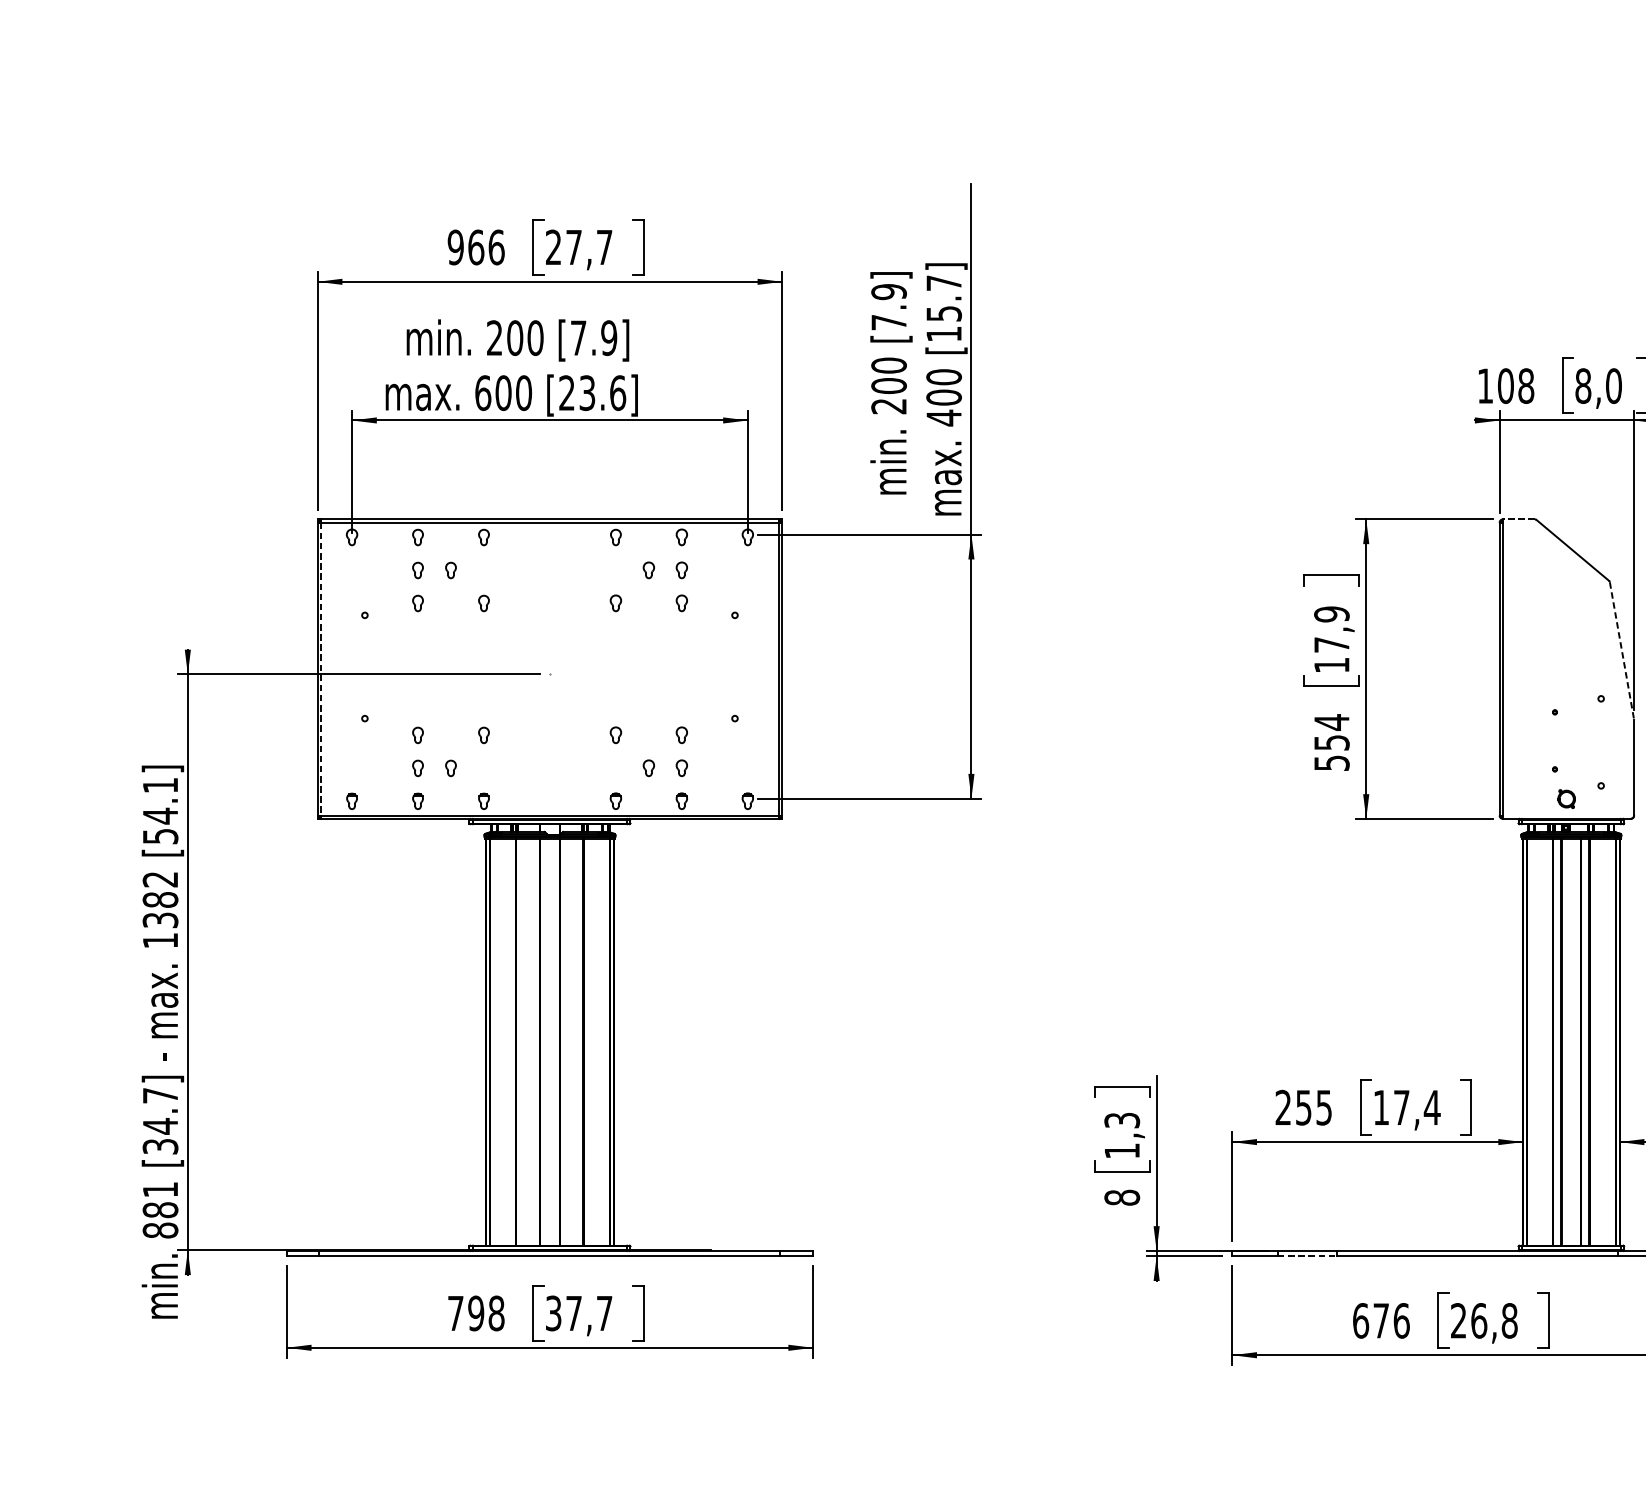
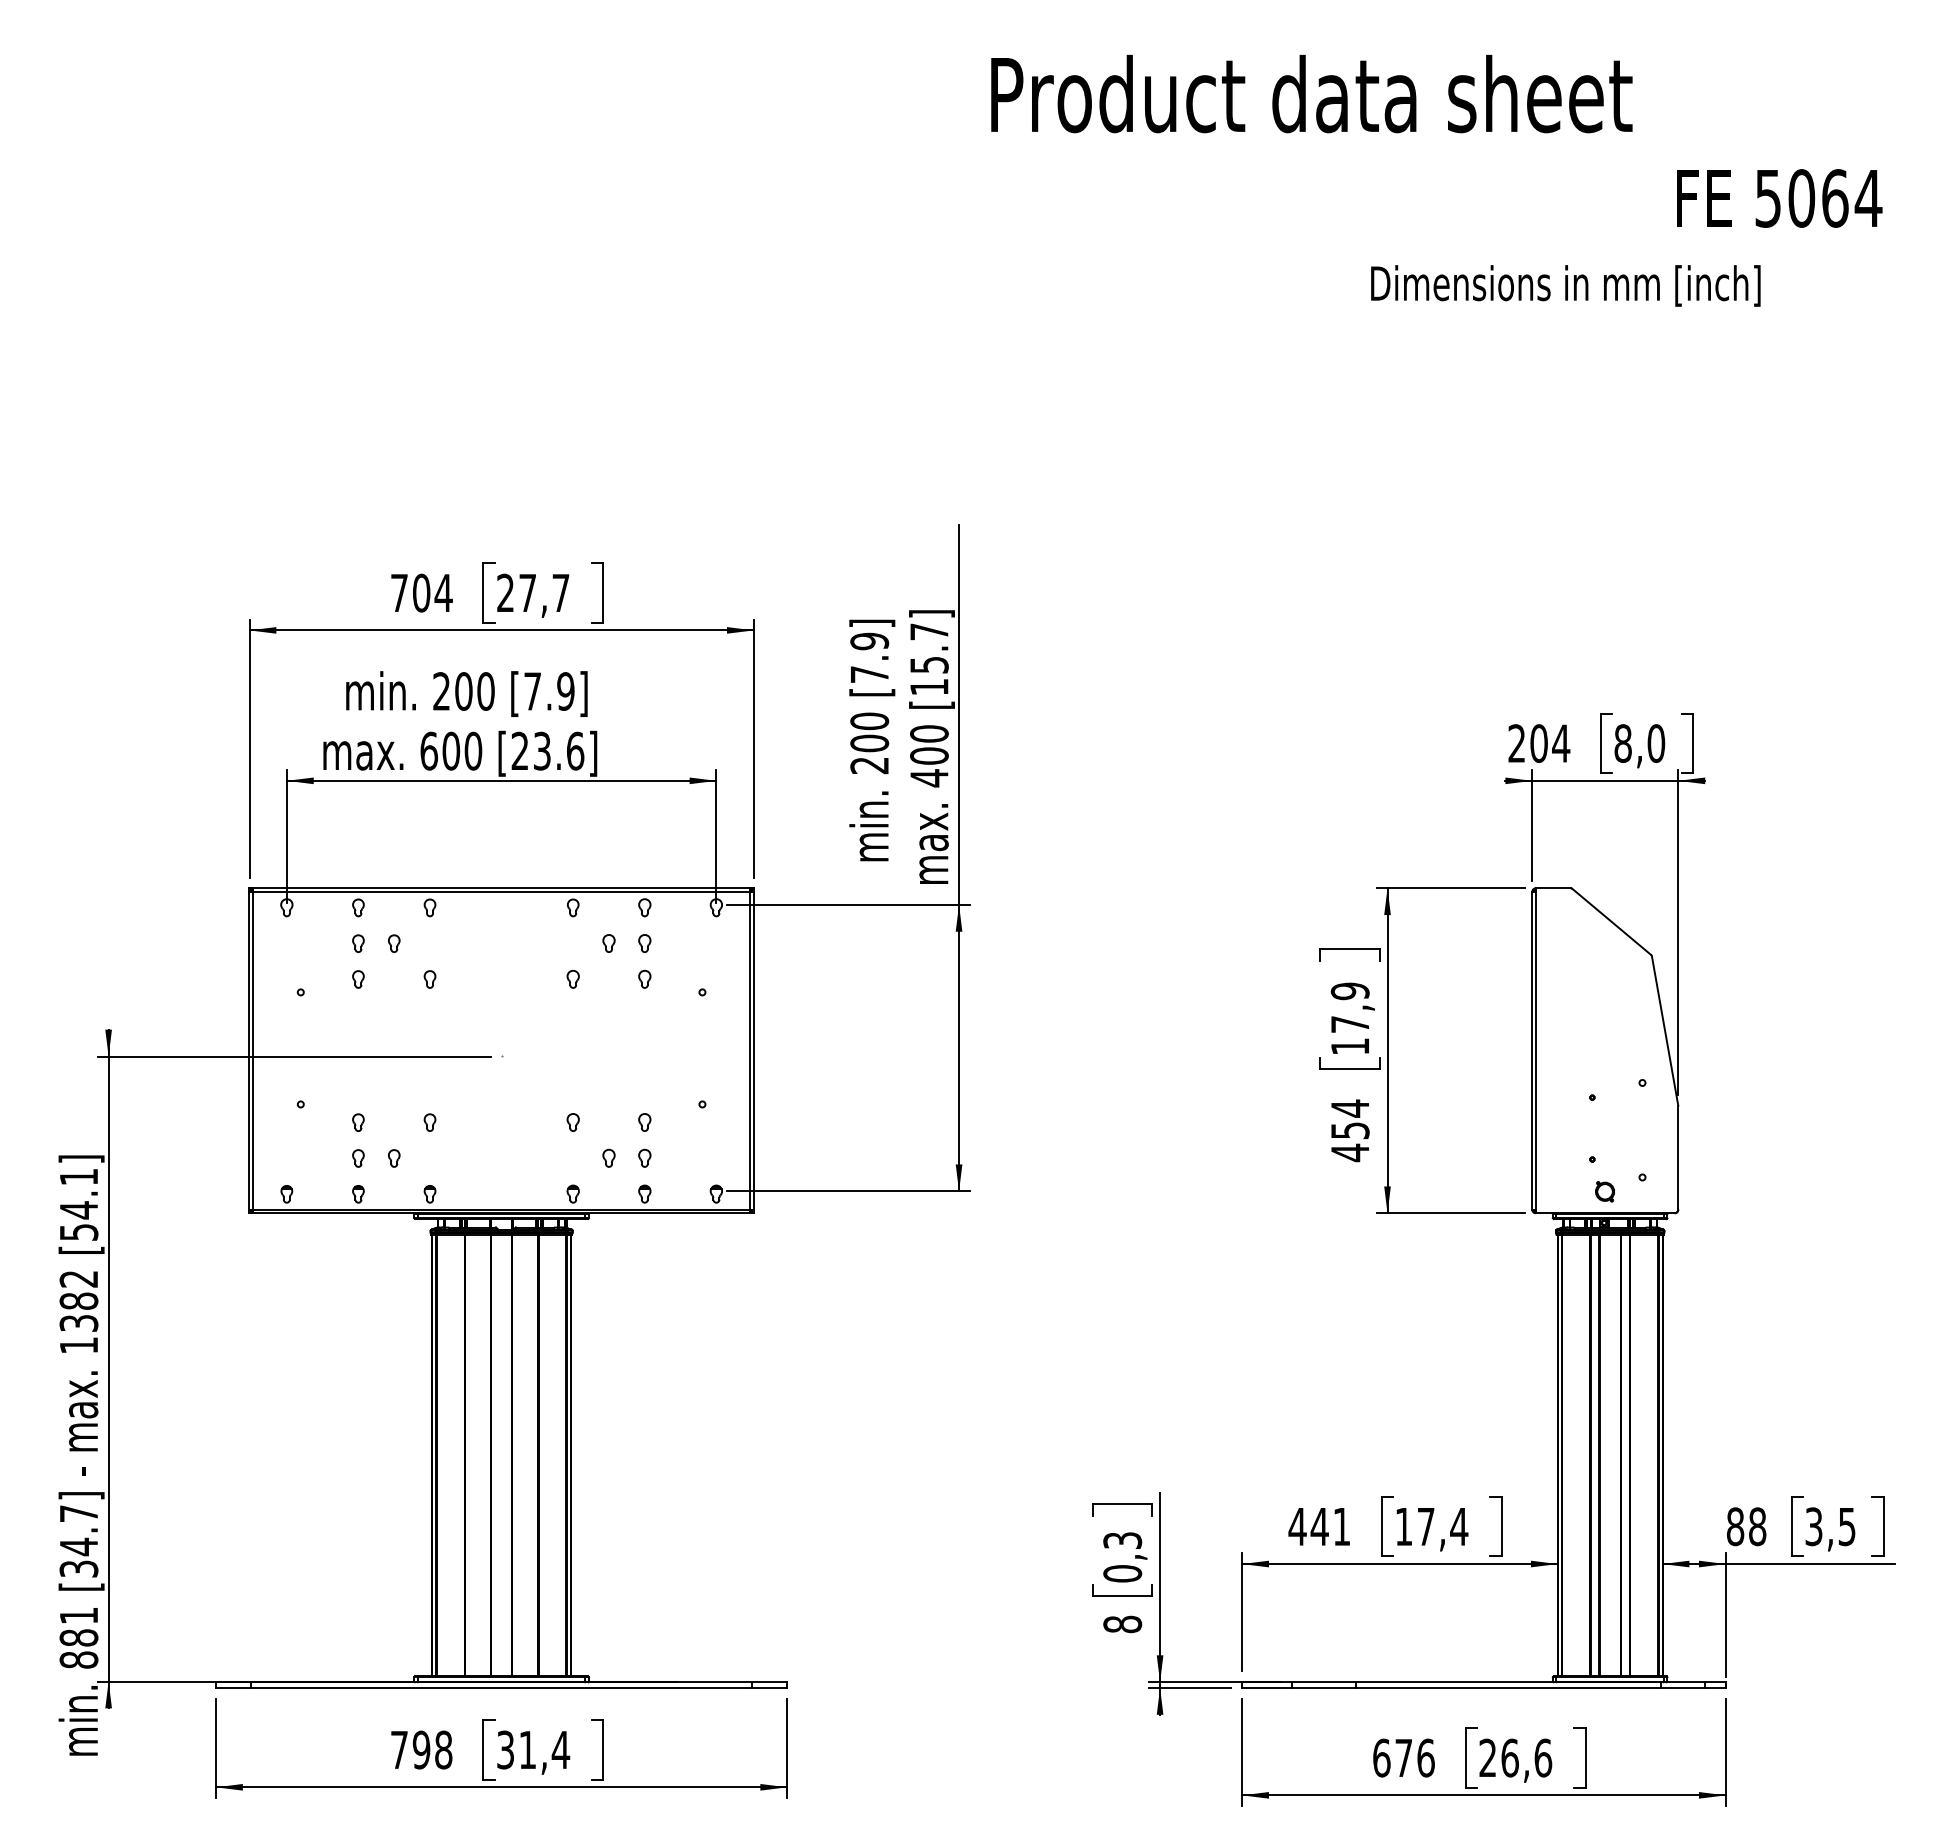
text: (476, 246) -> (421, 592), 966 -> 704
text: (1506, 386) -> (1539, 743), 108 -> 204
line: (1518, 519) -> (1552, 888), dashed -> solid
line: (1622, 651) -> (1665, 1031), dashed -> solid
line: (321, 668) -> (253, 1050), dashed -> solid
text: (1332, 762) -> (1350, 1152), 554 -> 454
text: (1302, 1107) -> (1318, 1526), 255 -> 441
text: (1122, 1150) -> (1122, 1573), 1,3 -> 0,3
line: (1307, 1255) -> (1323, 1687), dashed -> solid
text: (589, 1312) -> (544, 1749), 37,7 -> 31,4
text: (1509, 1320) -> (1543, 1757), 26,8 -> 26,6

